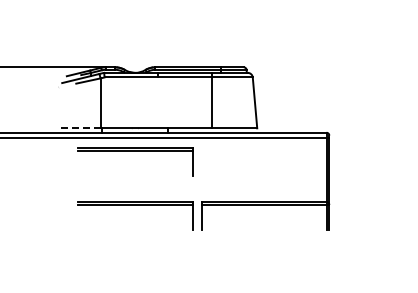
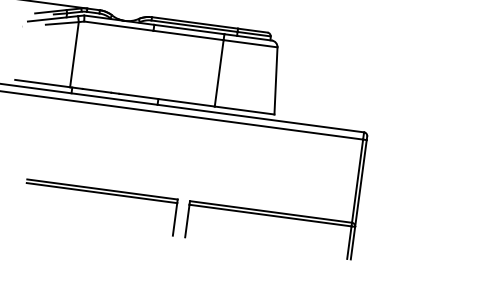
line: (79, 128) -> (42, 83), dashed -> solid
part: (135, 151) -> (111, 123), removed

